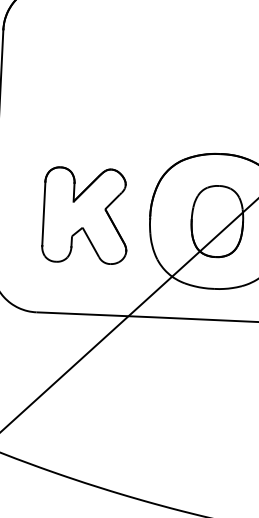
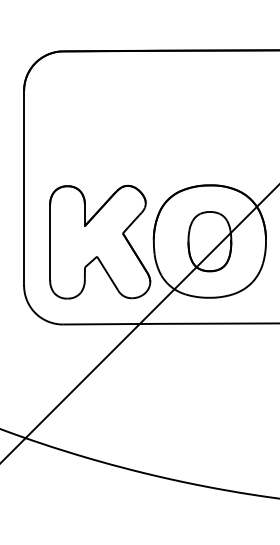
part: (86, 214) -> (100, 241), size x1.43

